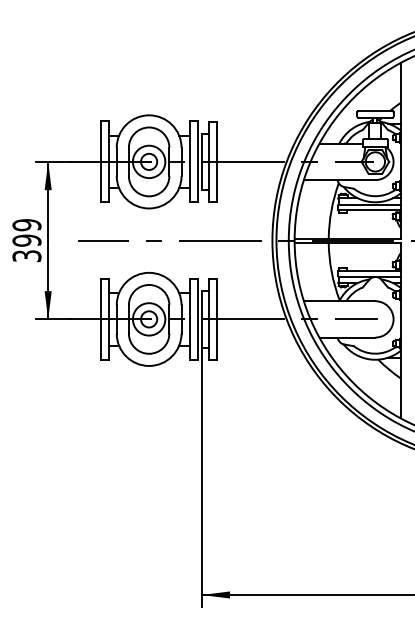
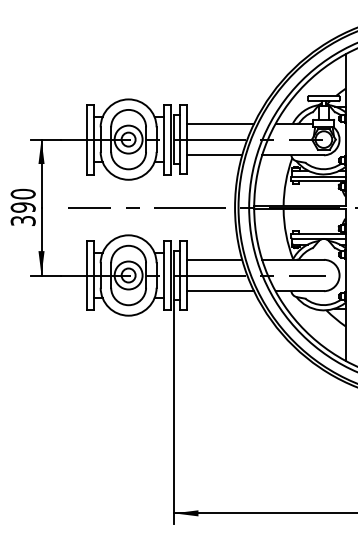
line: (255, 143) -> (220, 123), added
line: (248, 180) -> (214, 155), added
text: (26, 225) -> (22, 194), 399 -> 390
line: (248, 300) -> (214, 259), added
line: (255, 337) -> (220, 291), added

